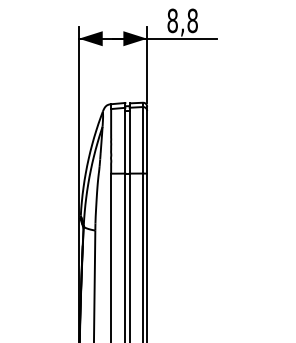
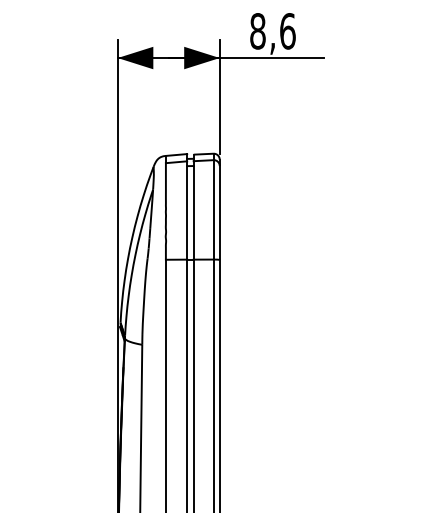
text: (192, 20) -> (287, 30), 8,8 -> 8,6

